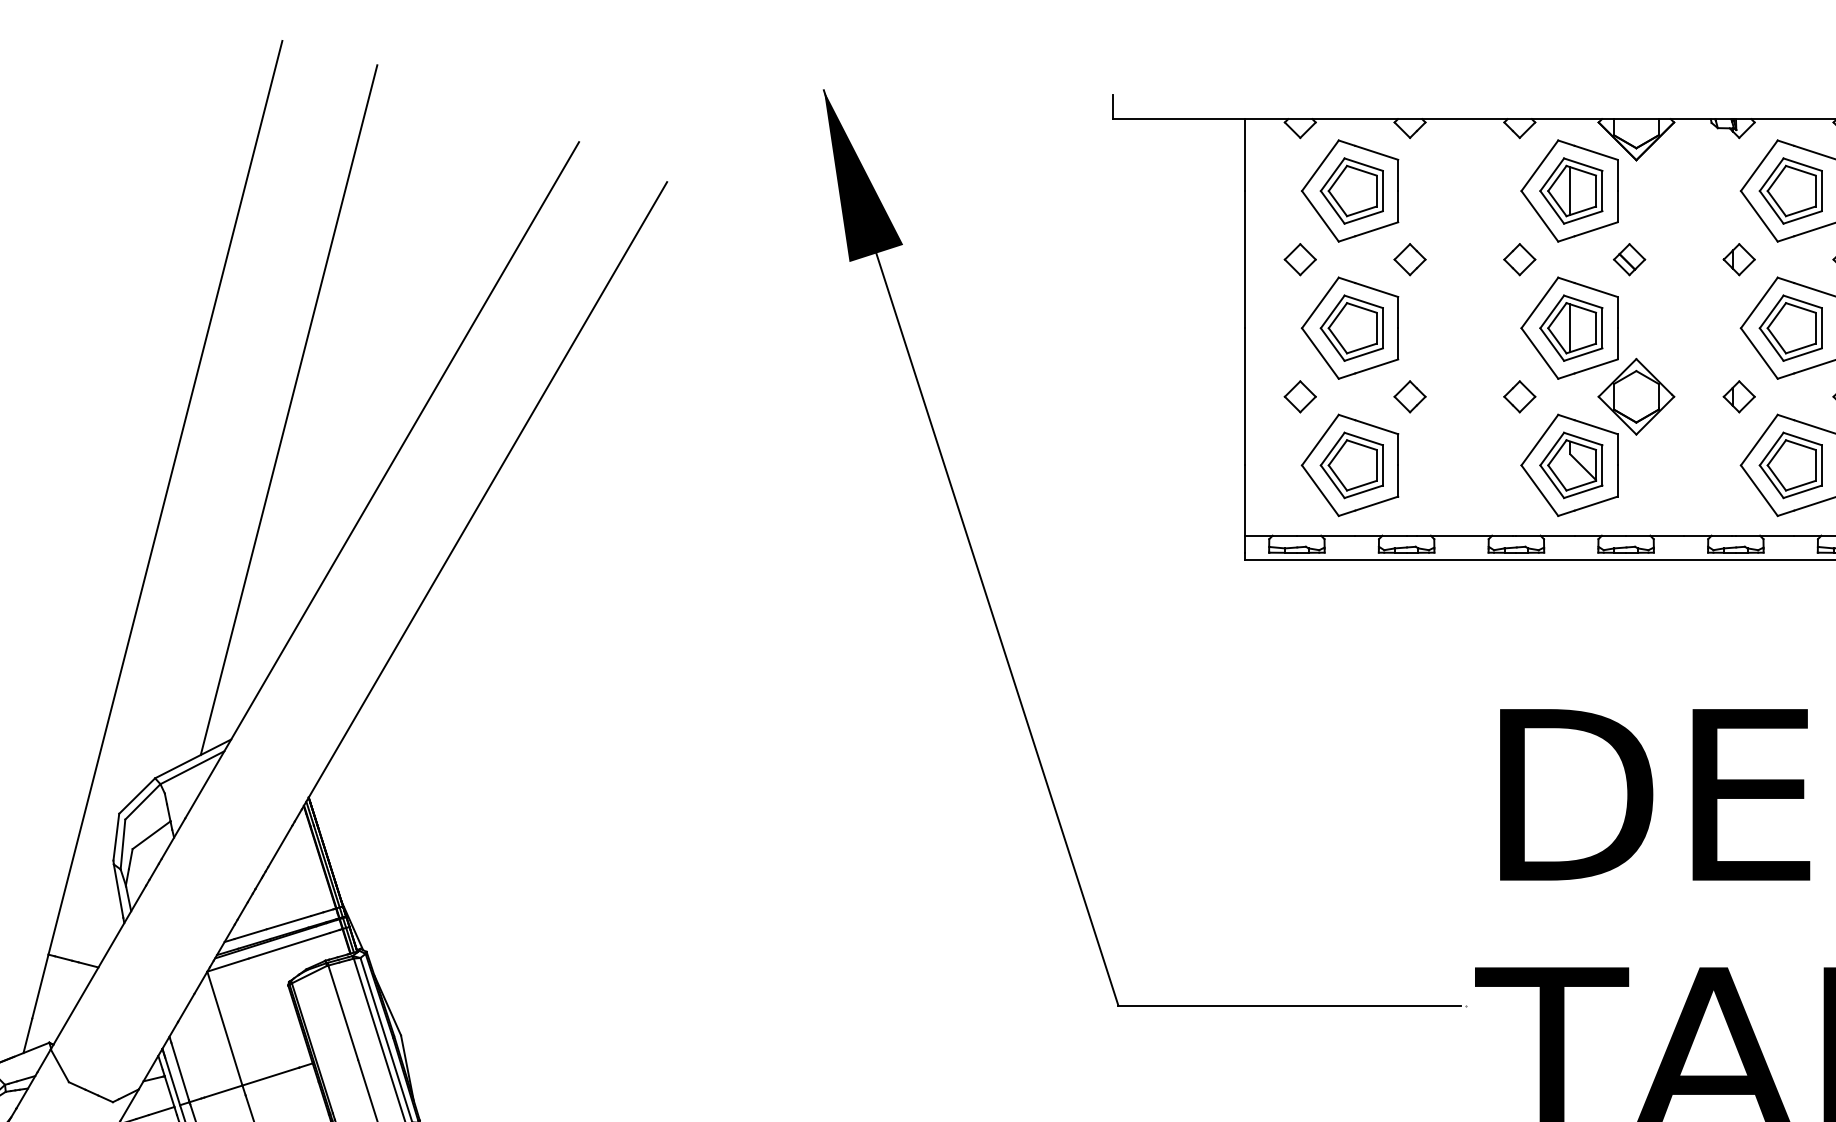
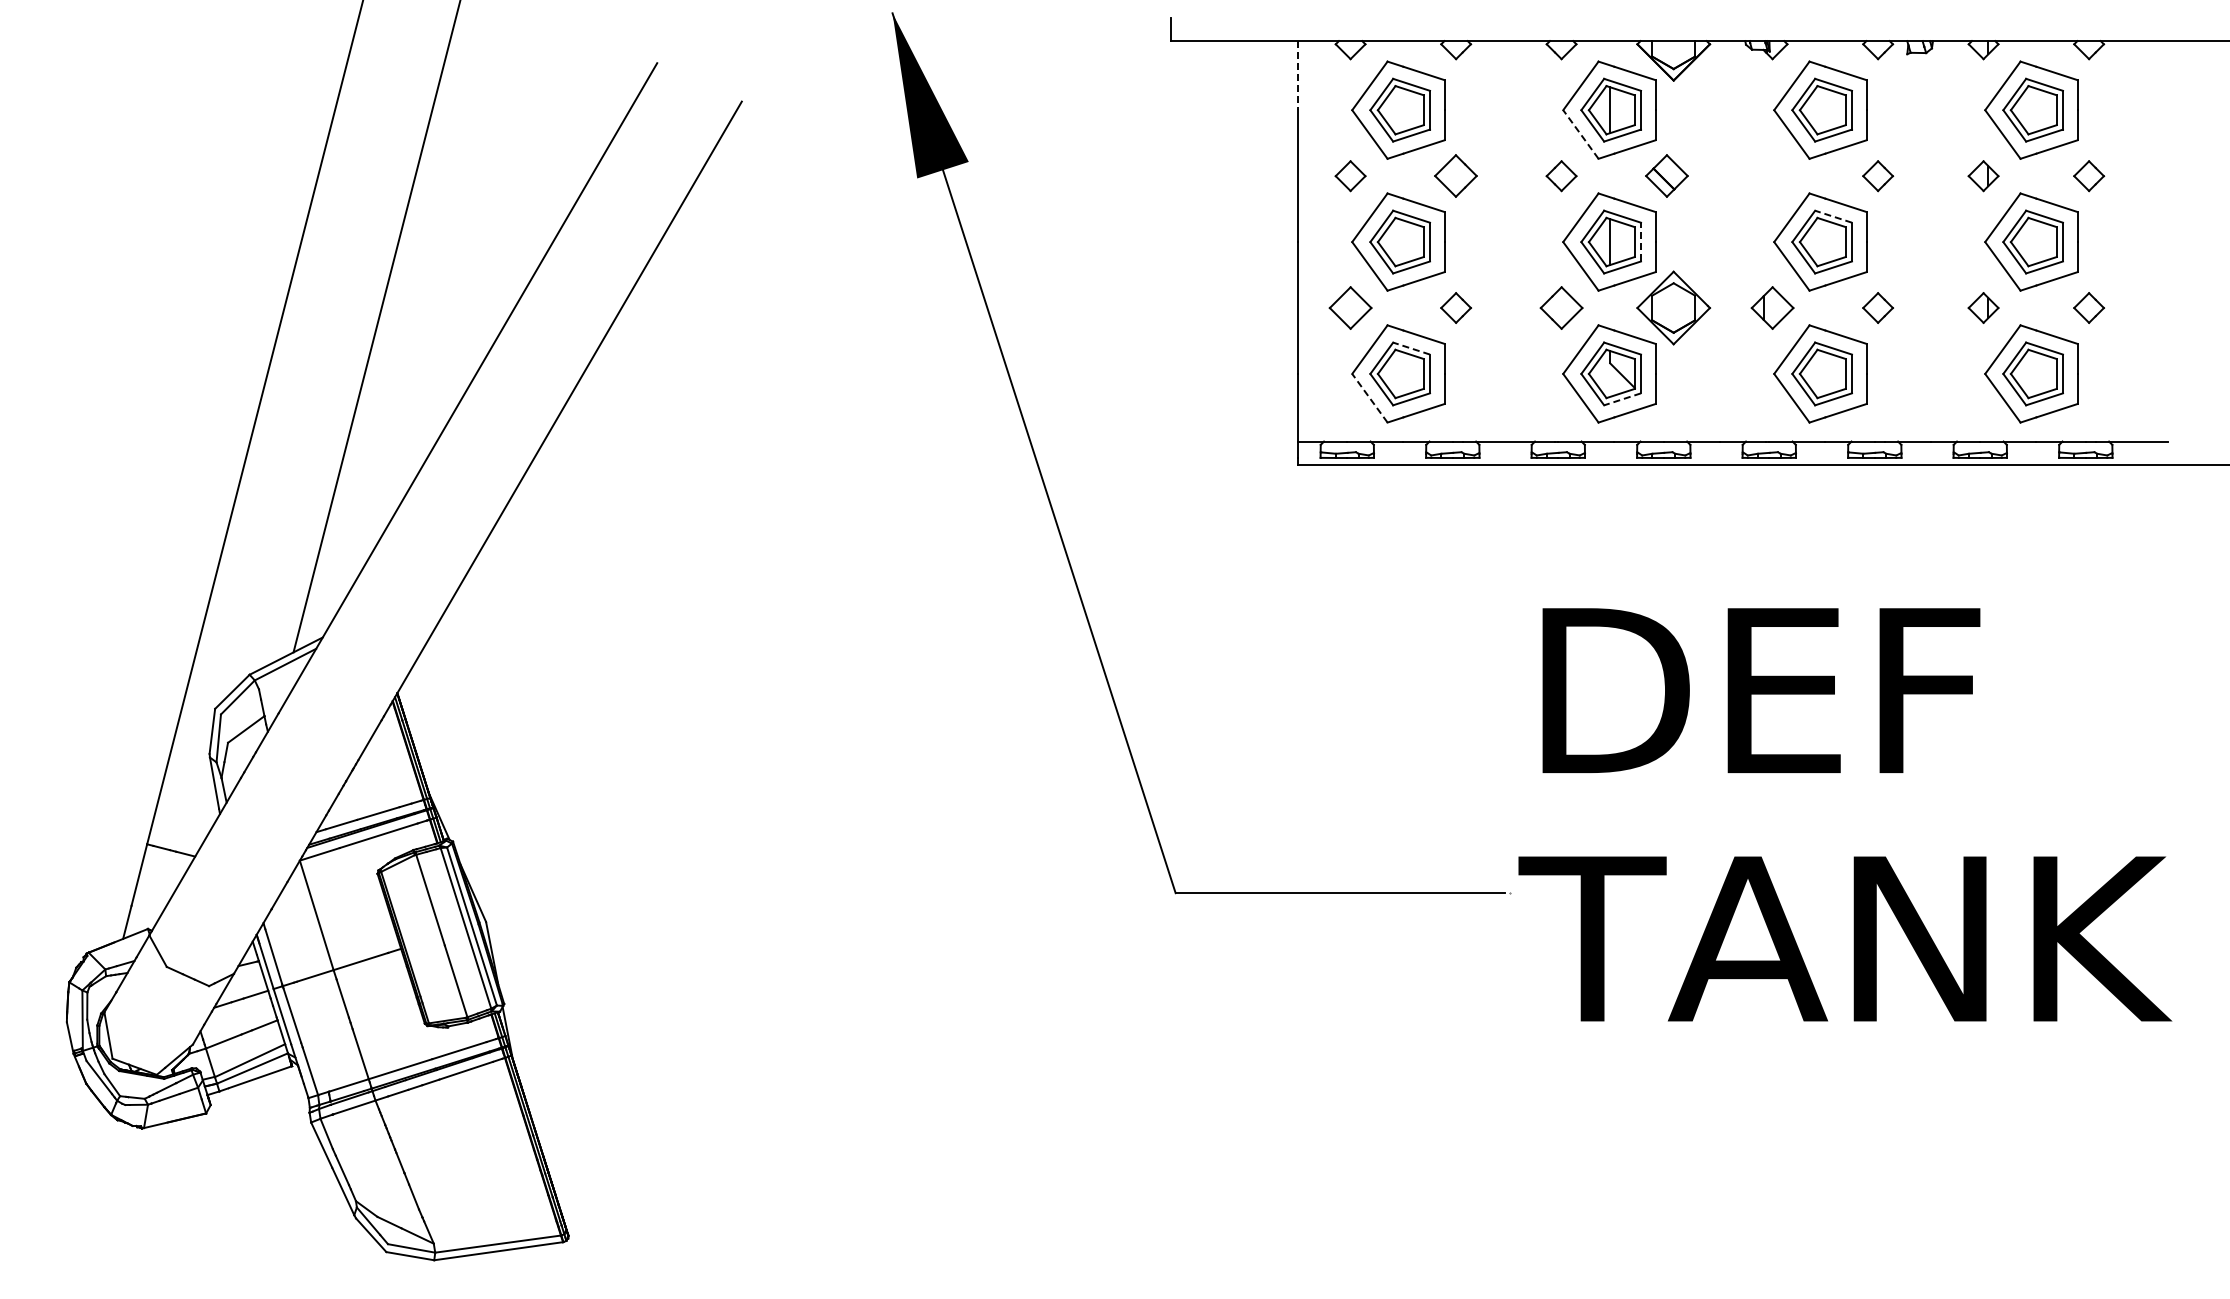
line: (1245, 154) -> (1297, 75), solid -> dashed
line: (1539, 216) -> (1580, 134), solid -> dashed
part: (1410, 260) -> (1456, 176), size x1.4
part: (1629, 260) -> (1667, 176), size x1.4
part: (1739, 260) -> (1772, 176), removed
line: (1802, 301) -> (1833, 216), solid -> dashed
line: (1602, 327) -> (1641, 241), solid -> dashed
part: (1300, 396) -> (1350, 307), size x1.4
part: (1519, 396) -> (1561, 307), size x1.4
part: (1739, 396) -> (1772, 307), size x1.4
line: (1363, 438) -> (1411, 348), solid -> dashed
line: (1319, 489) -> (1369, 397), solid -> dashed
line: (1583, 491) -> (1622, 399), solid -> dashed

